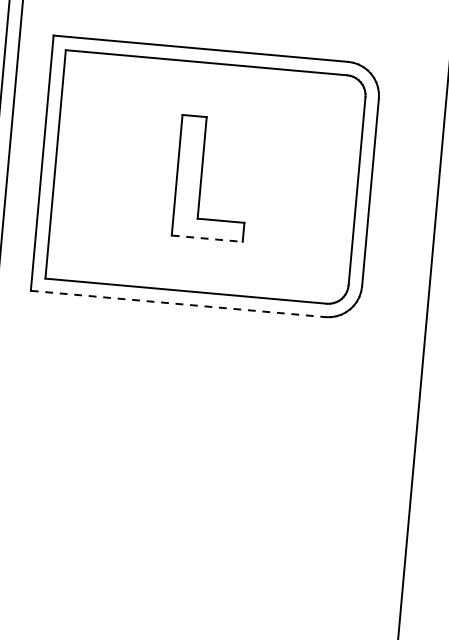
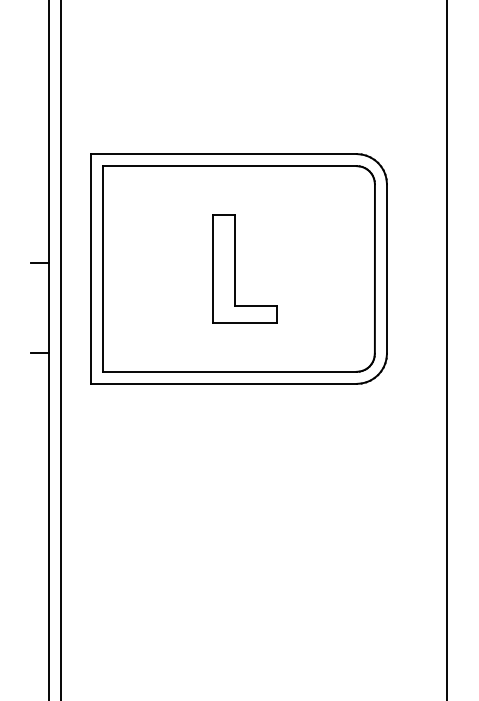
line: (206, 238) -> (244, 323), dashed -> solid
line: (178, 303) -> (224, 383), dashed -> solid

